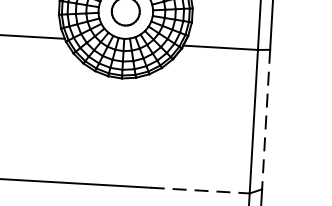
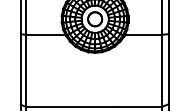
line: (266, 119) -> (168, 69), dashed -> solid
line: (200, 190) -> (137, 106), dashed -> solid

